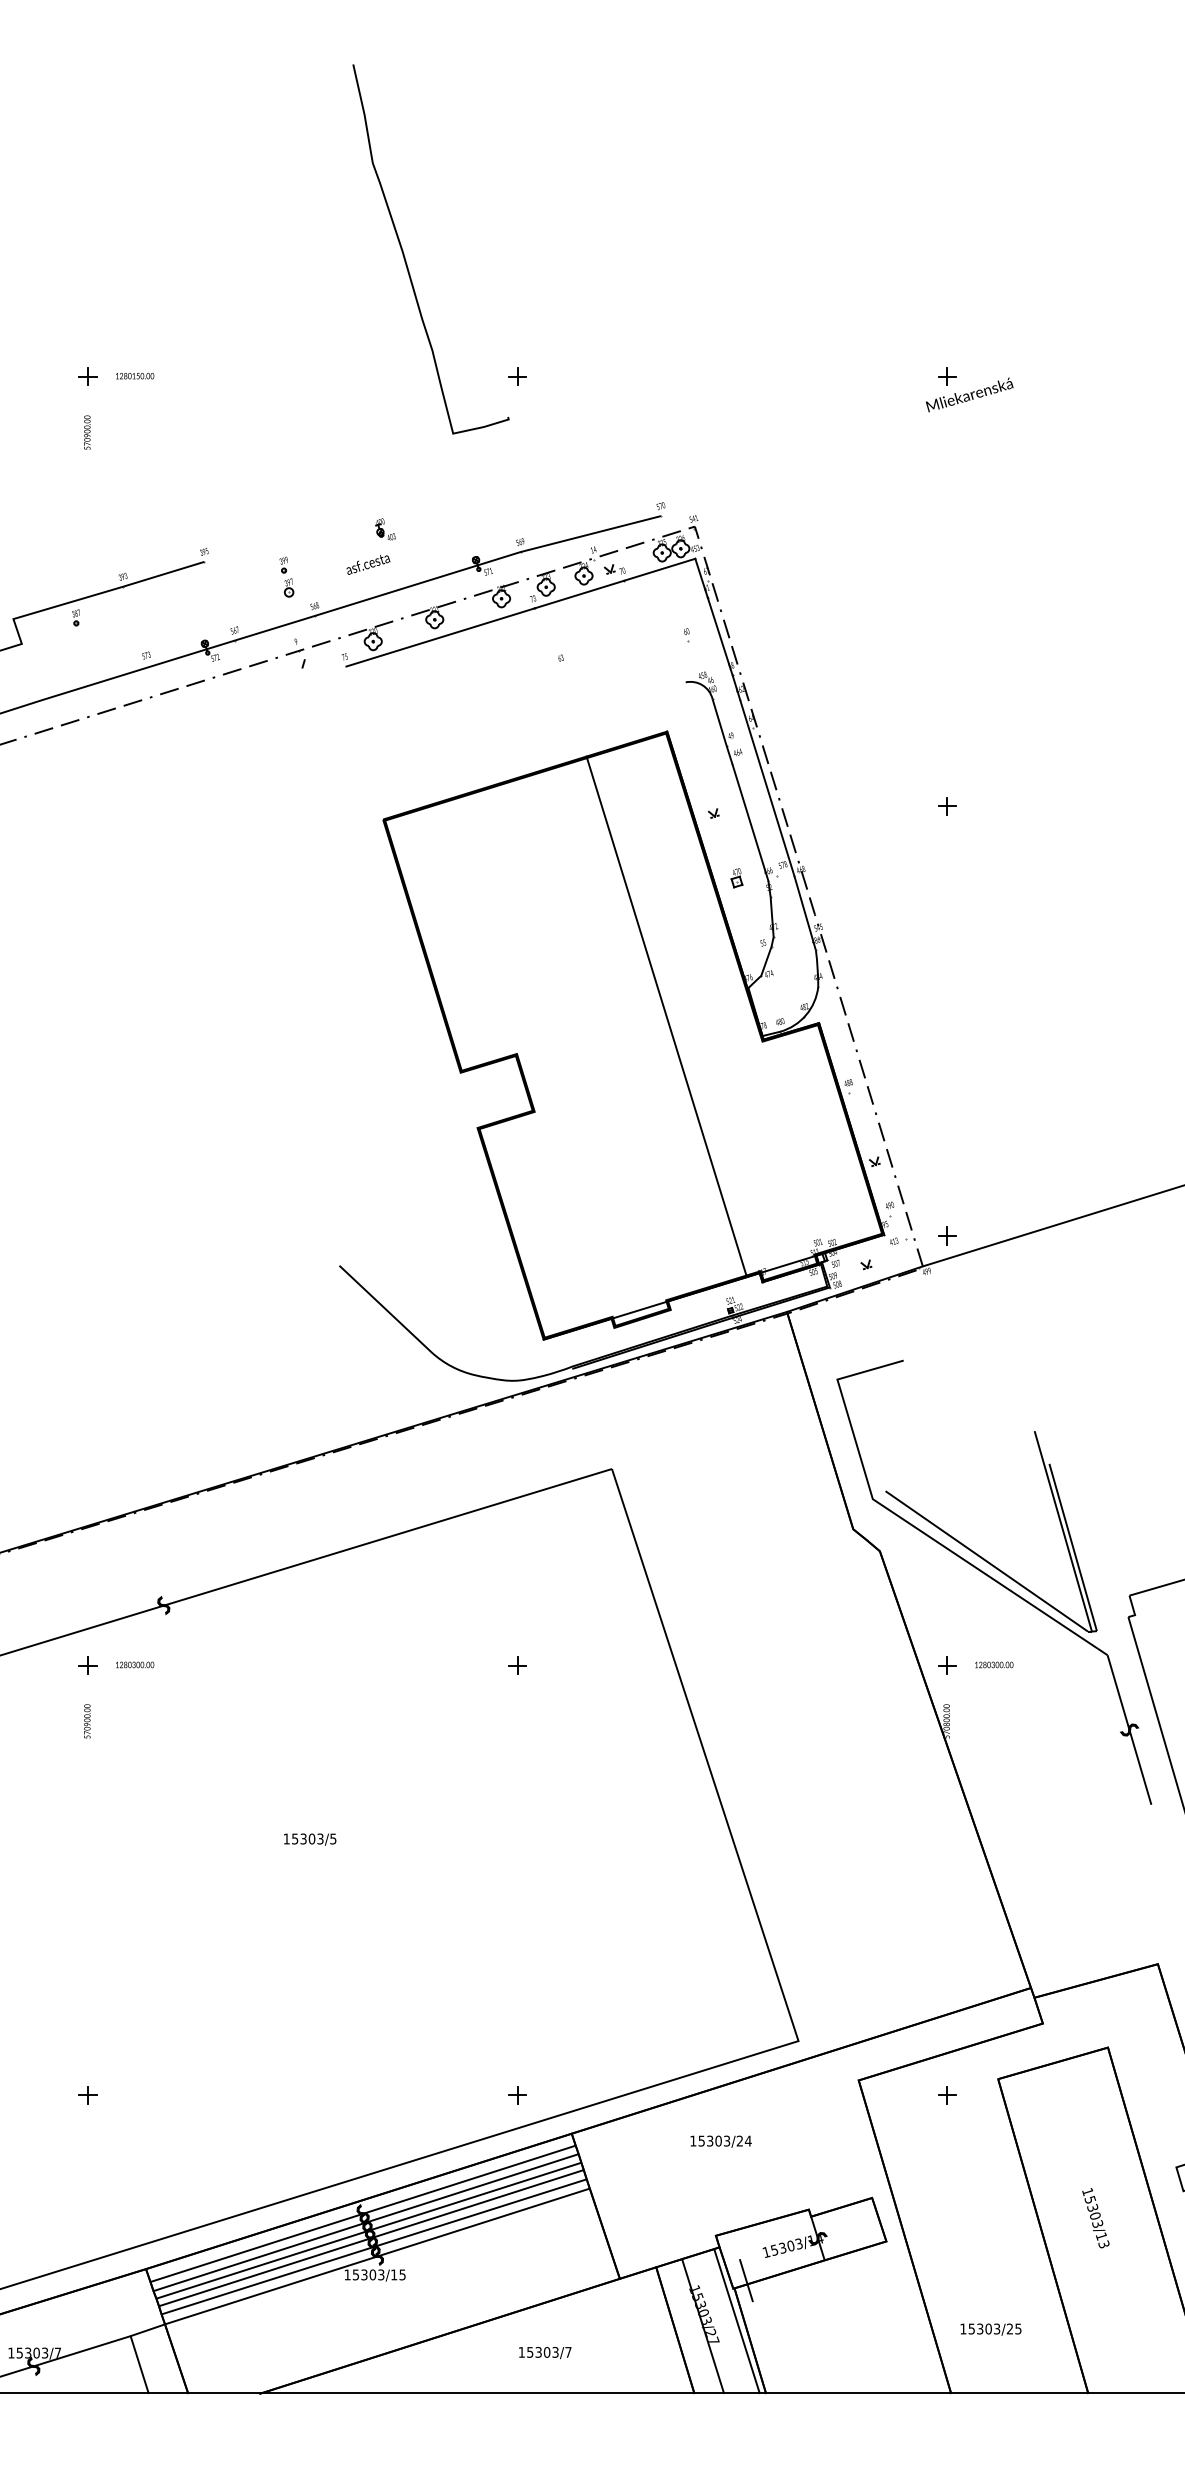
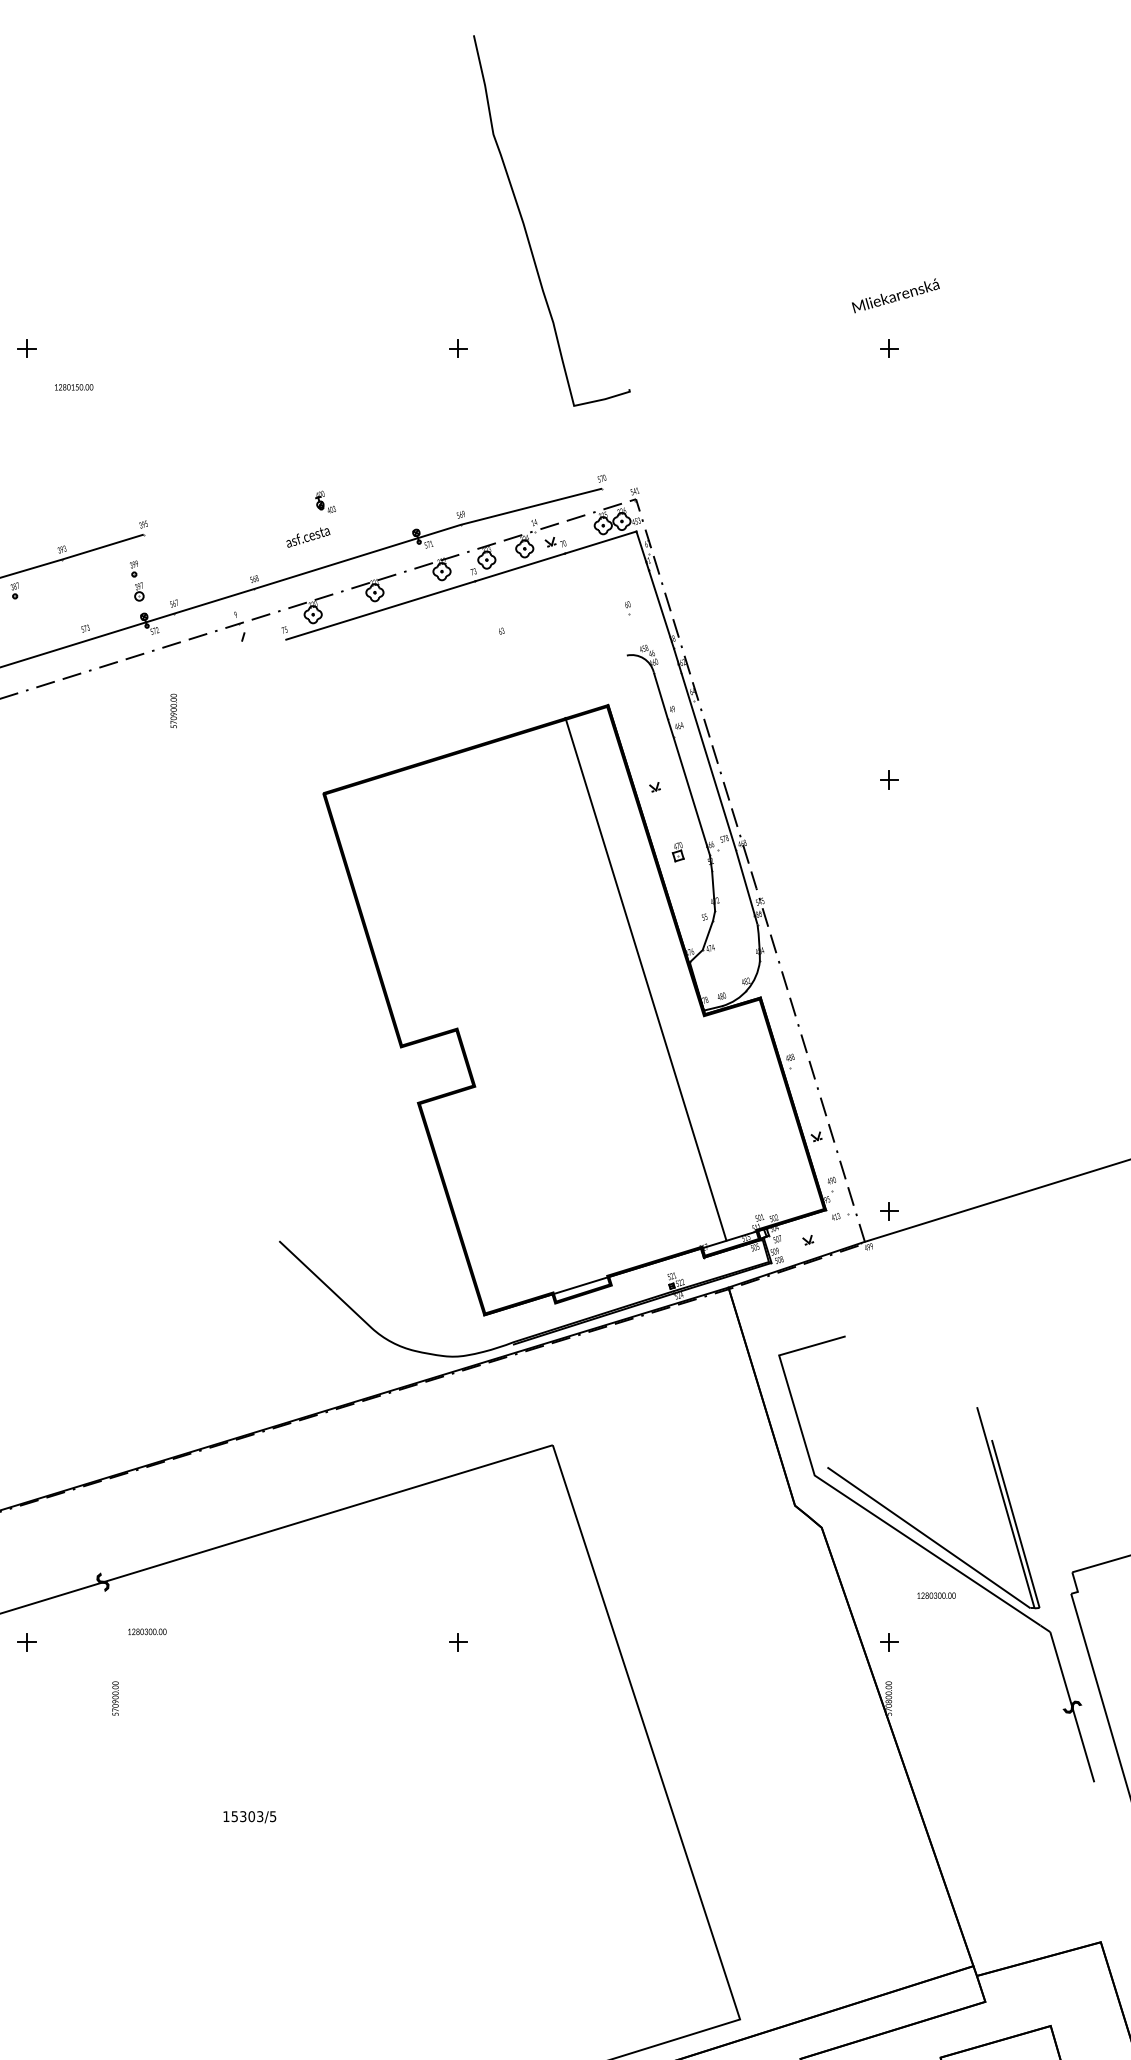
curve: (405, 257) -> (526, 229), moved
text: (135, 375) -> (74, 386), moved
text: (969, 394) -> (895, 295), moved
text: (87, 432) -> (173, 710), moved
part: (286, 576) -> (136, 580), moved
line: (666, 1016) -> (645, 978), moved
text: (135, 1664) -> (147, 1631), moved
text: (994, 1664) -> (936, 1595), moved
text: (87, 1721) -> (115, 1698), moved

